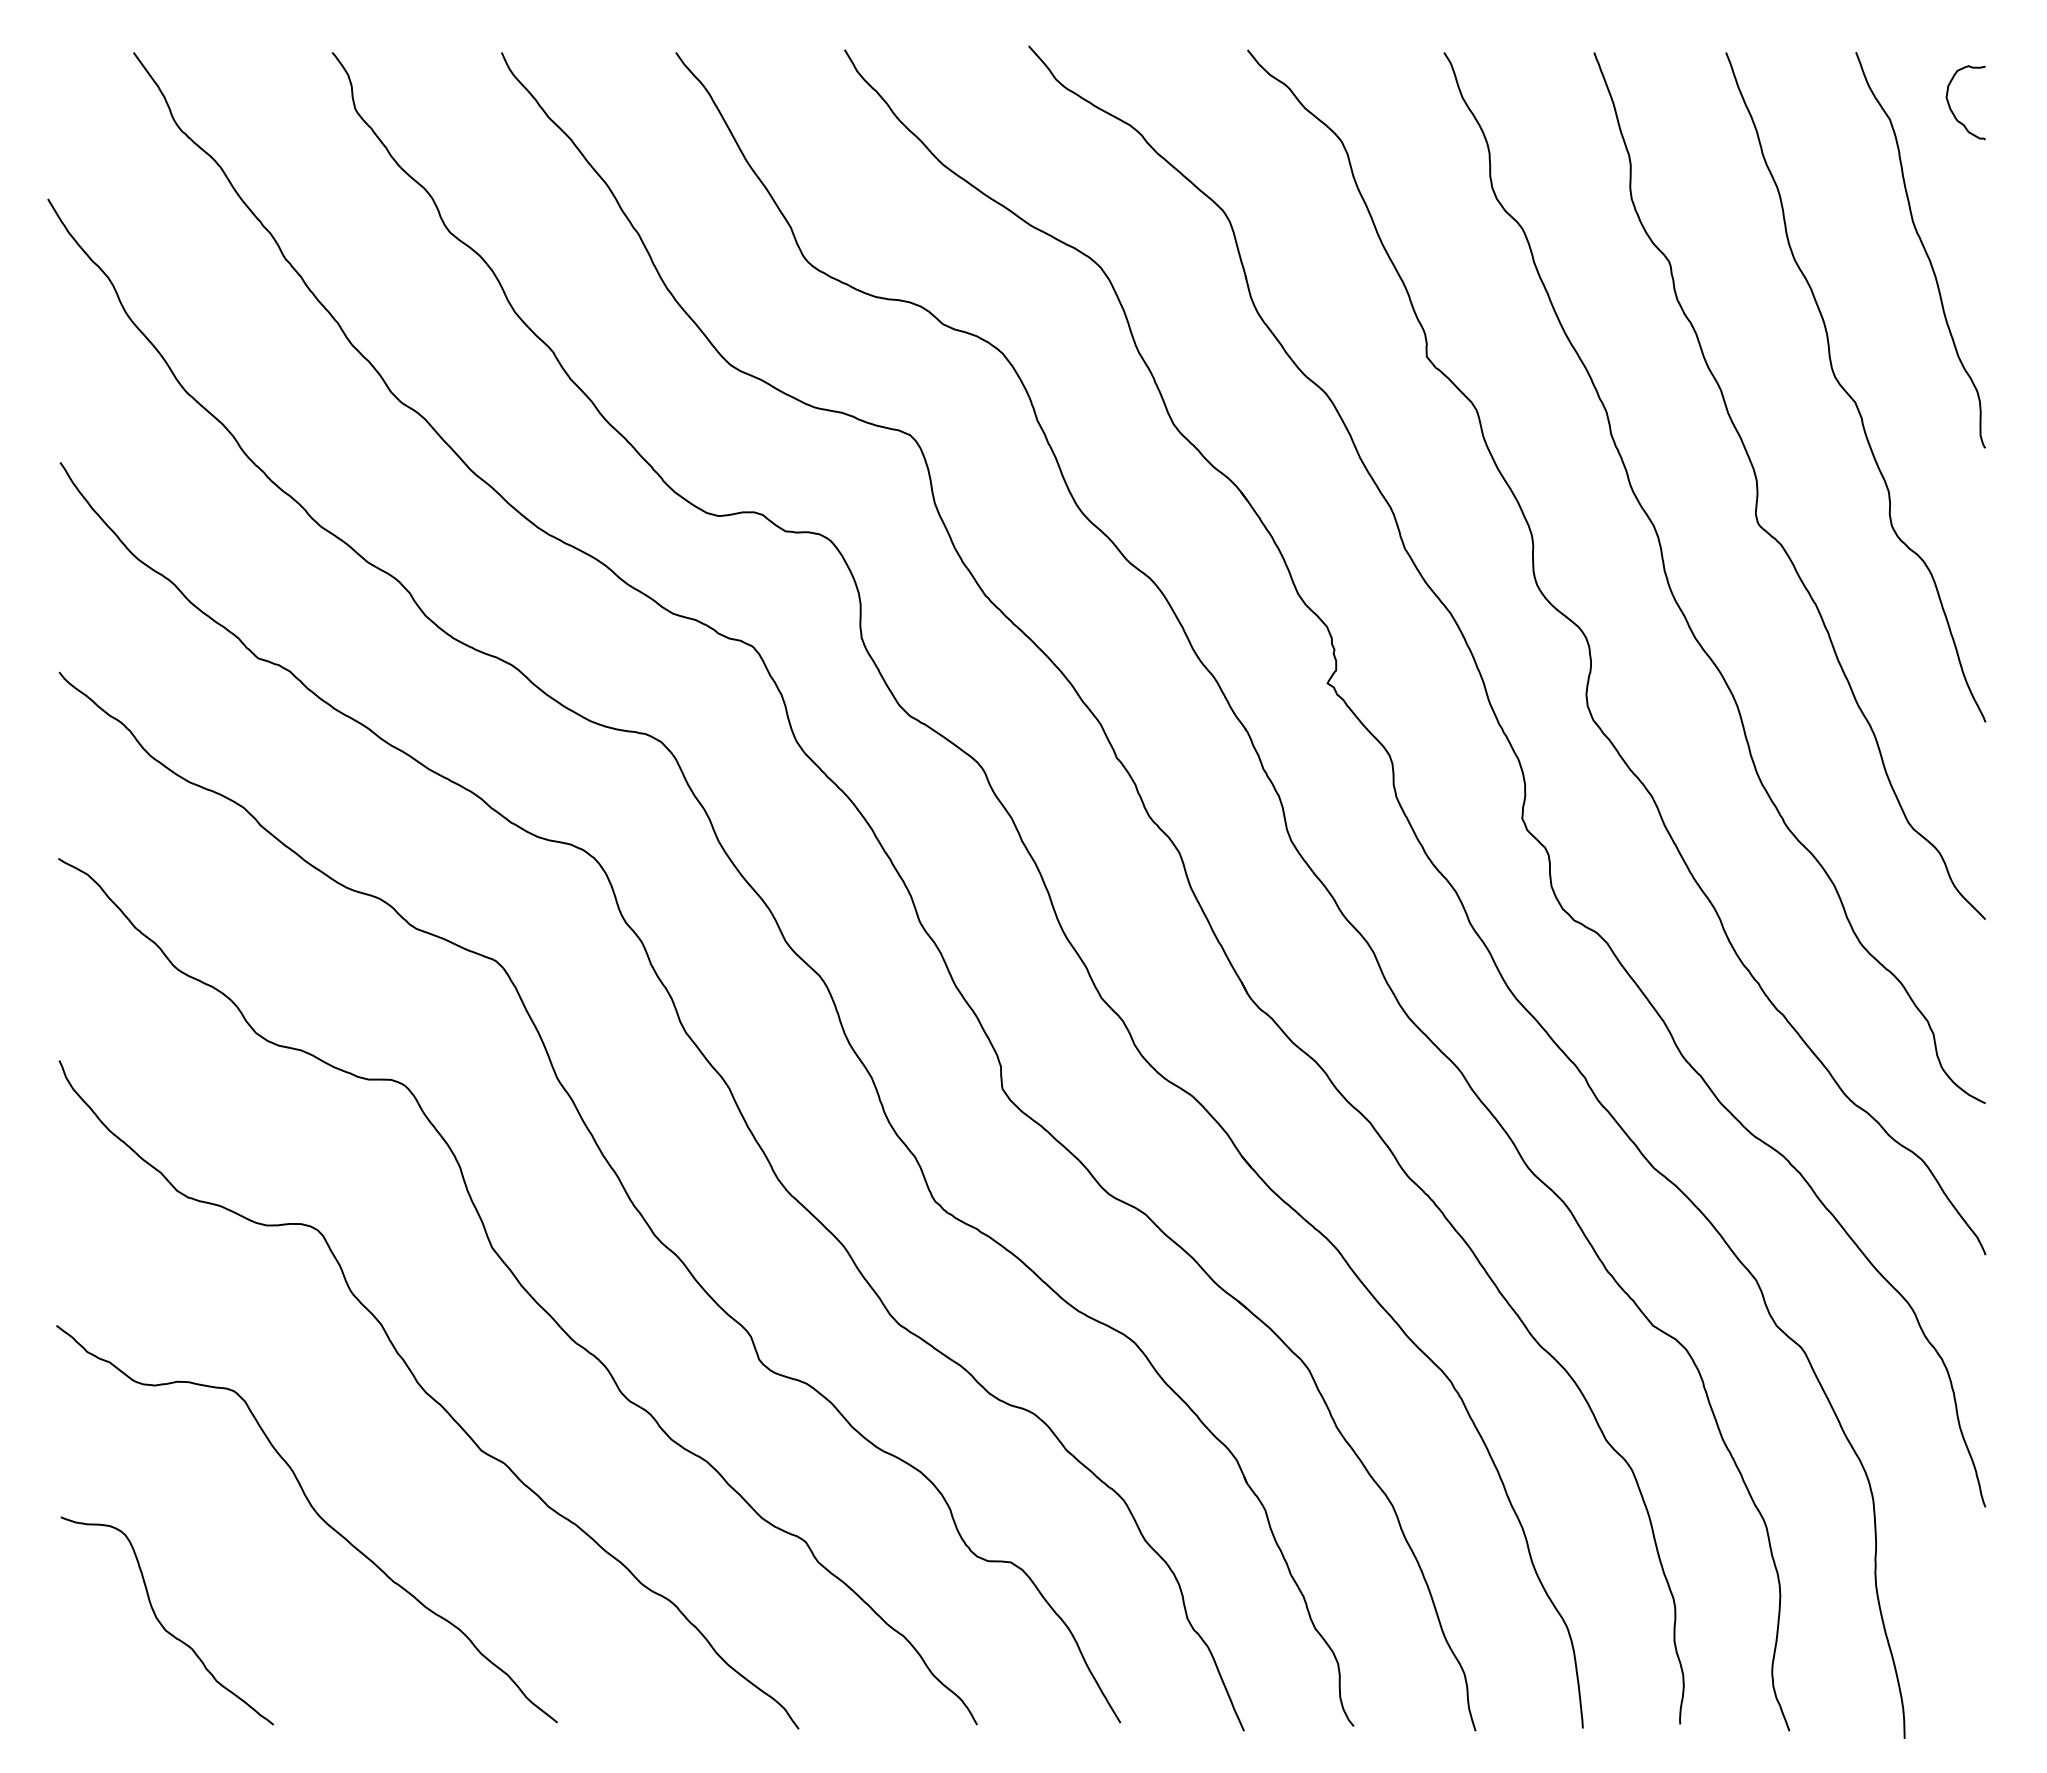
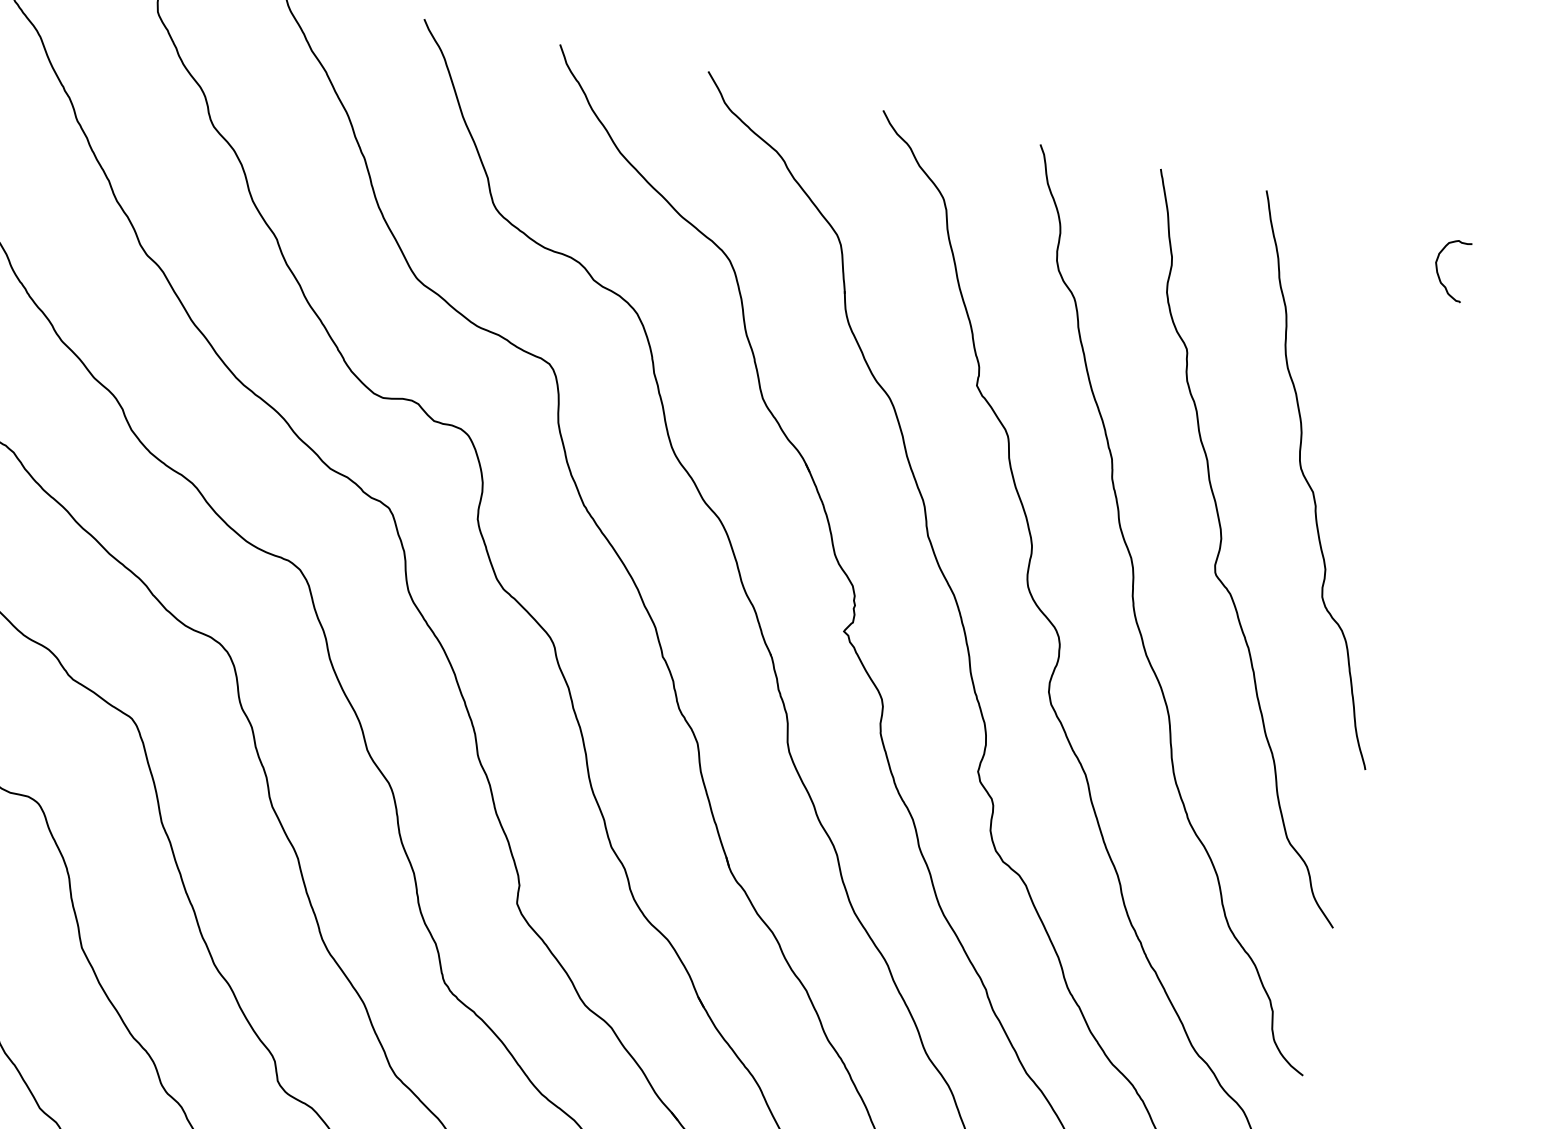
curve: (1923, 249) -> (1392, 380), removed

